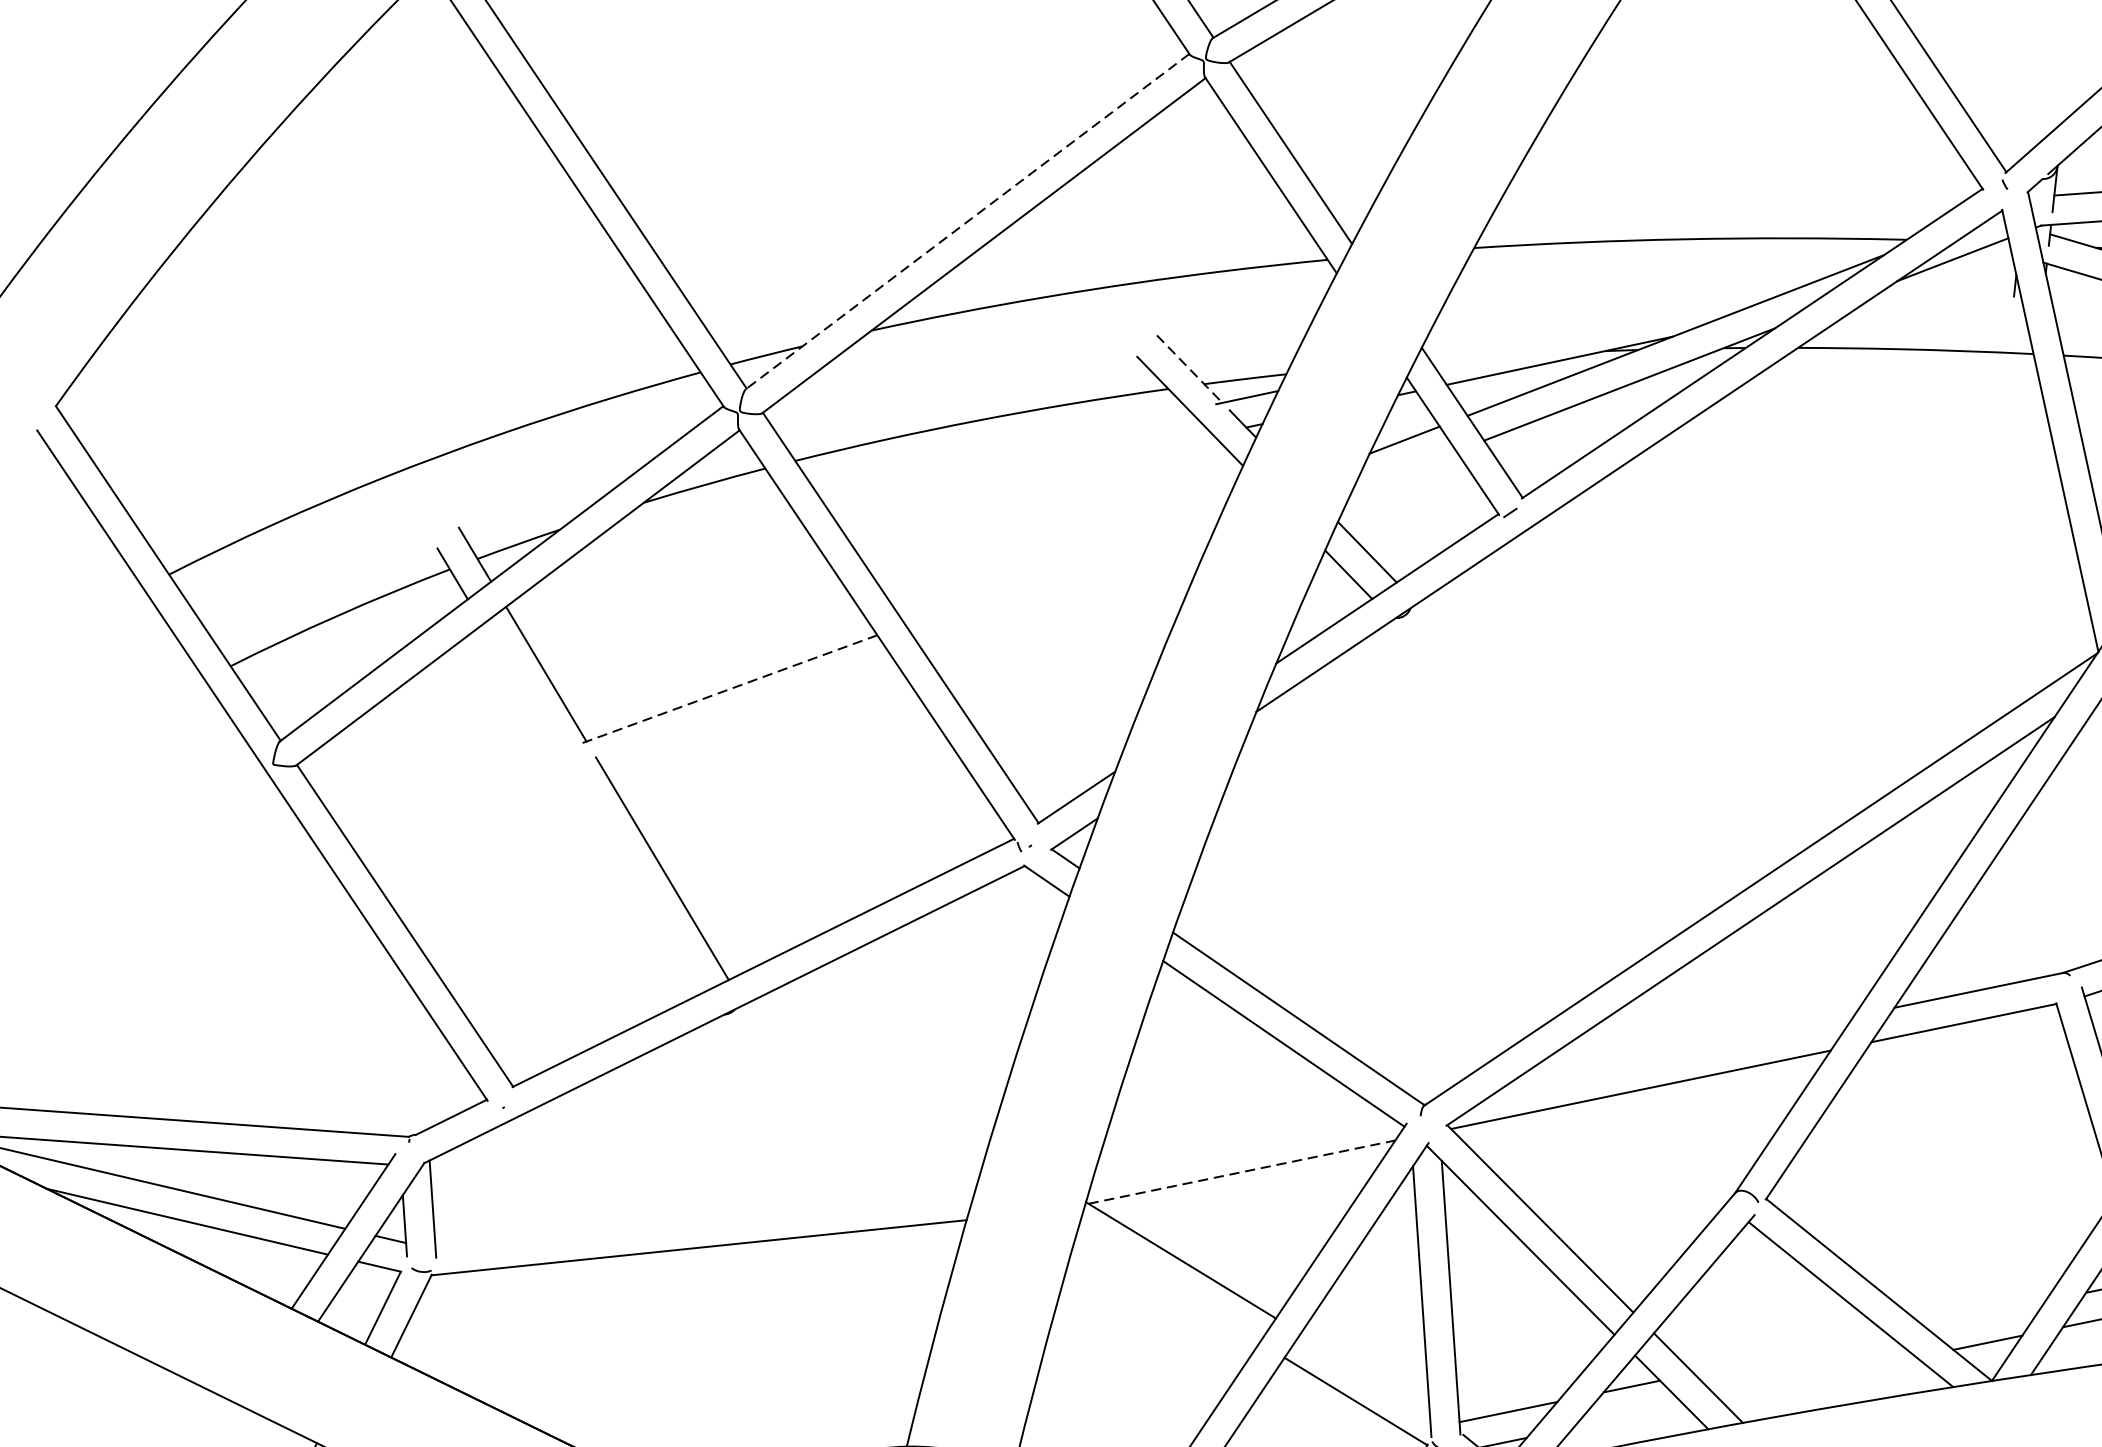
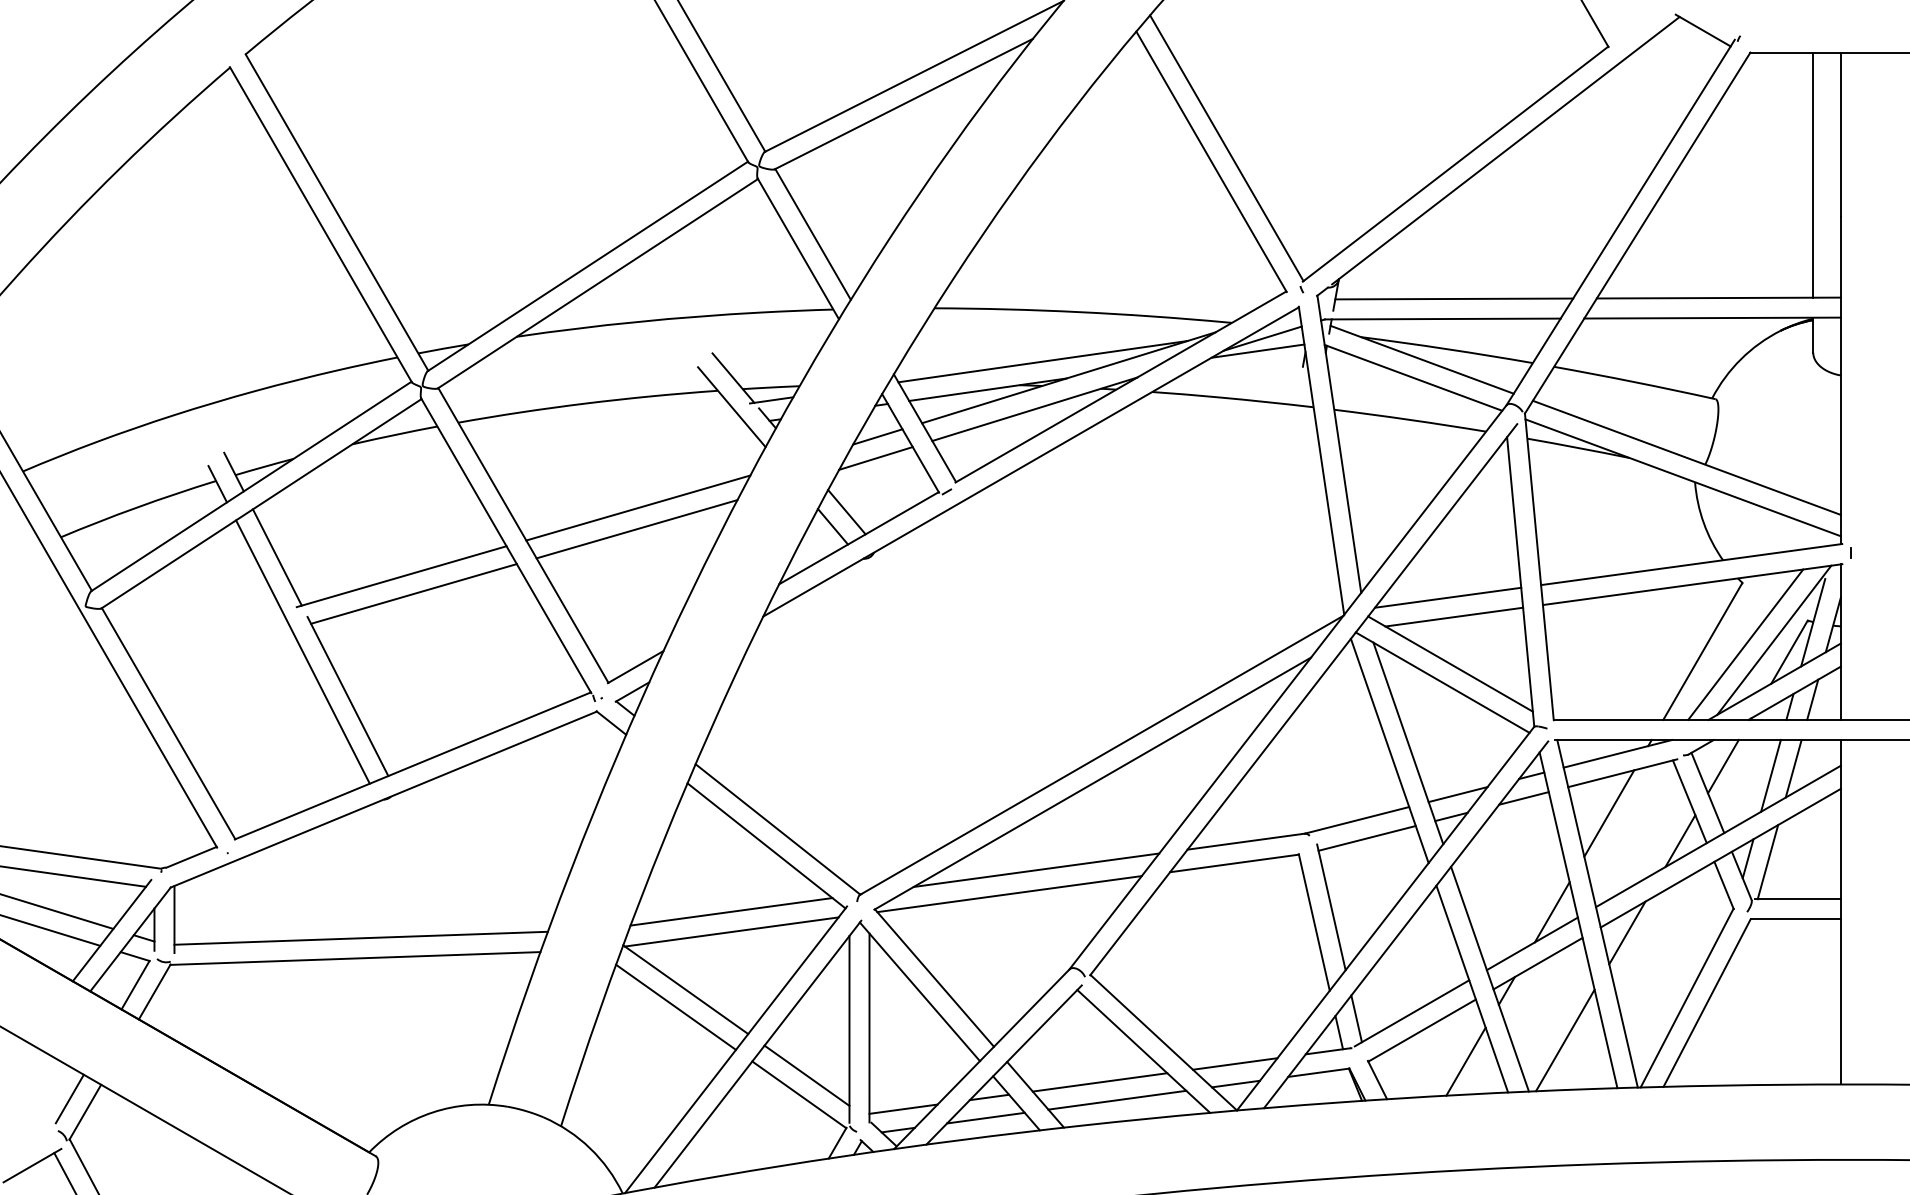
line: (967, 221) -> (587, 266), dashed -> solid
line: (1946, 277) -> (1257, 350), added
line: (1636, 314) -> (1042, 361), added
line: (1189, 369) -> (733, 378), dashed -> solid
line: (1403, 471) -> (875, 458), added
line: (1064, 566) -> (638, 507), added
line: (1064, 598) -> (636, 529), added
line: (728, 689) -> (401, 576), dashed -> solid
line: (747, 712) -> (413, 593), added
line: (592, 807) -> (302, 651), added
line: (1677, 1051) -> (1036, 869), added
line: (1239, 1142) -> (731, 911), added
line: (1241, 1171) -> (731, 931), dashed -> solid
line: (704, 1216) -> (360, 937), added
line: (1167, 1285) -> (675, 1006), added
line: (1983, 1313) -> (1234, 1063), added
line: (1789, 1353) -> (1099, 1082), added
line: (1364, 1372) -> (806, 1075), added
line: (1817, 1376) -> (1117, 1099), added
line: (1628, 1415) -> (985, 1117), added

